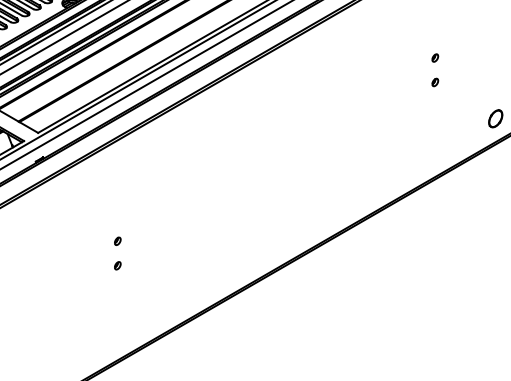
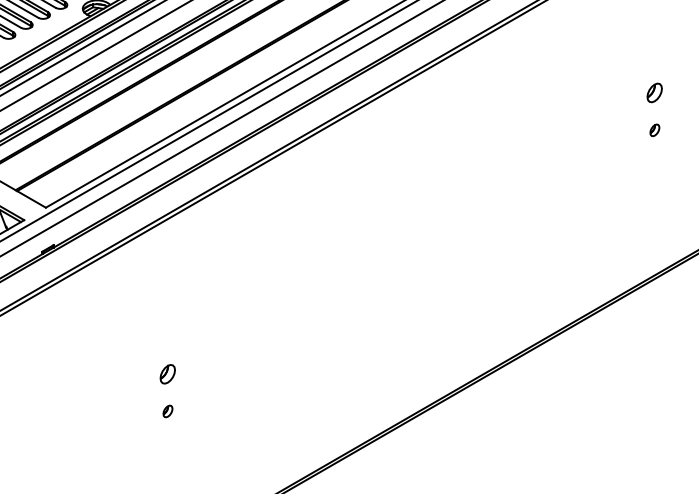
part: (435, 57) -> (655, 92), size x1.6
part: (117, 240) -> (167, 372), size x1.6

